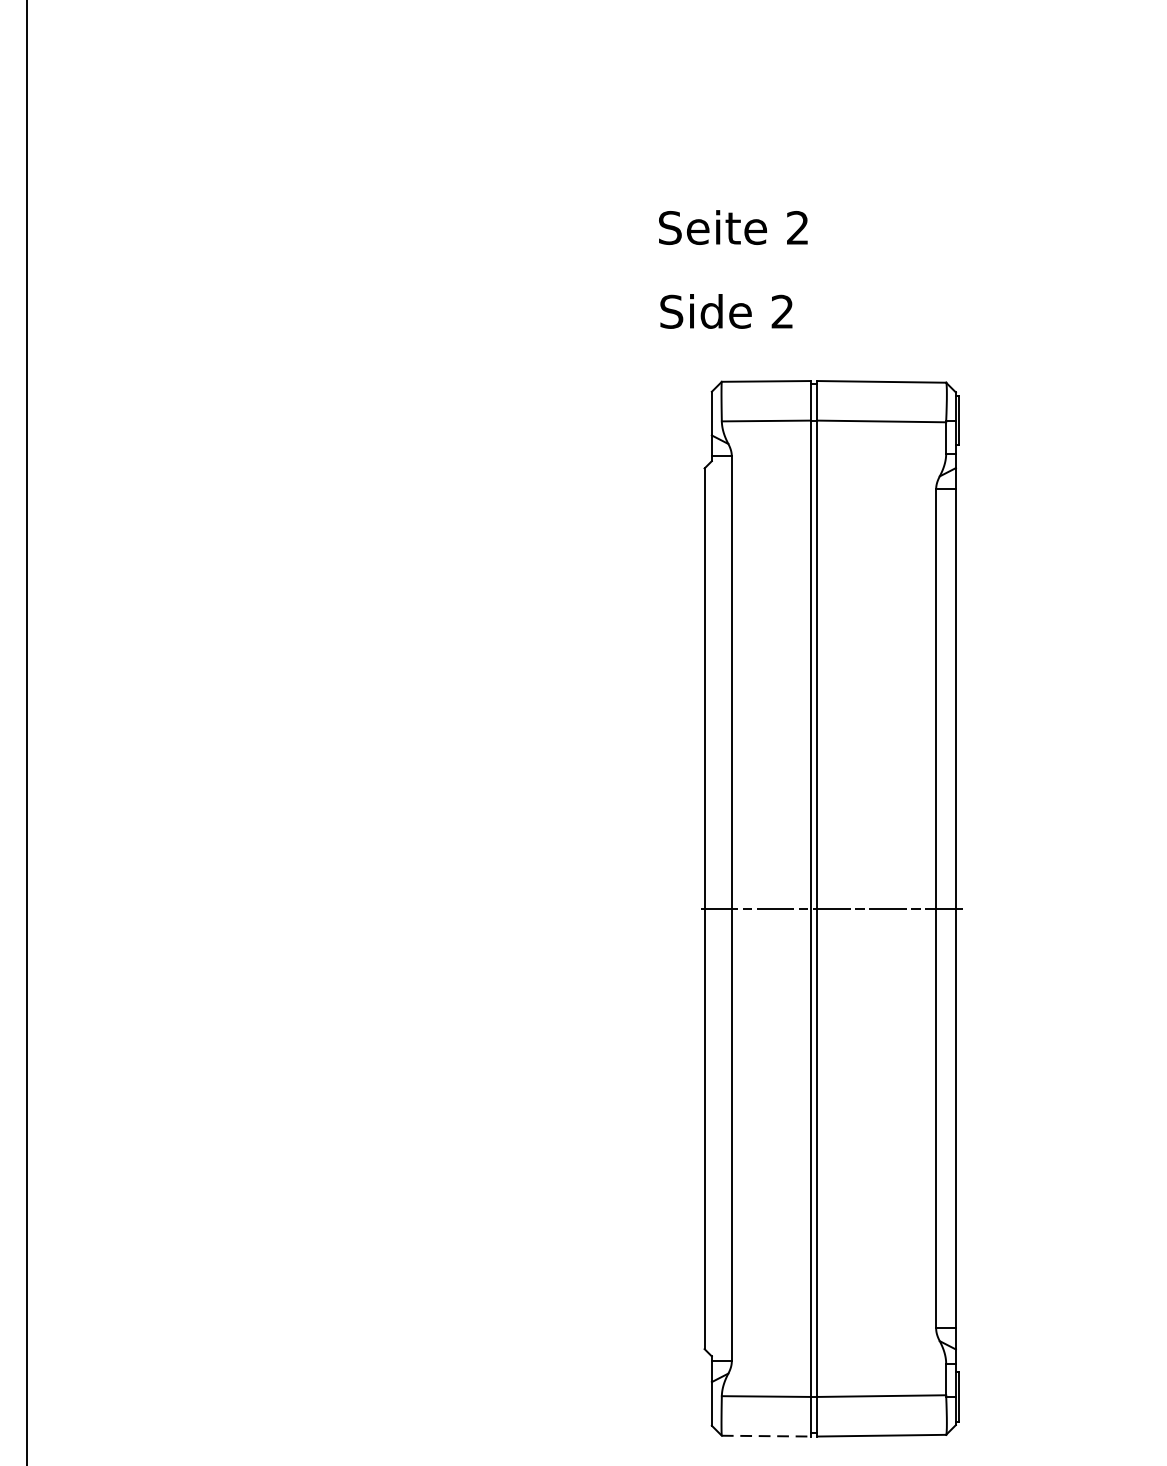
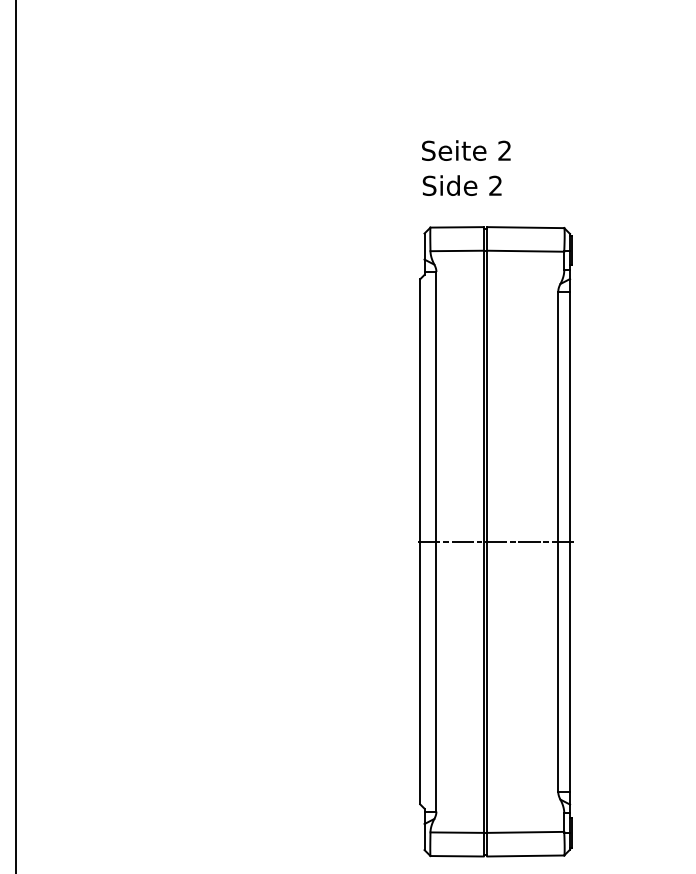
text: (733, 227) -> (466, 150), moved
text: (725, 311) -> (461, 185), moved
line: (767, 1436) -> (457, 856), dashed -> solid

